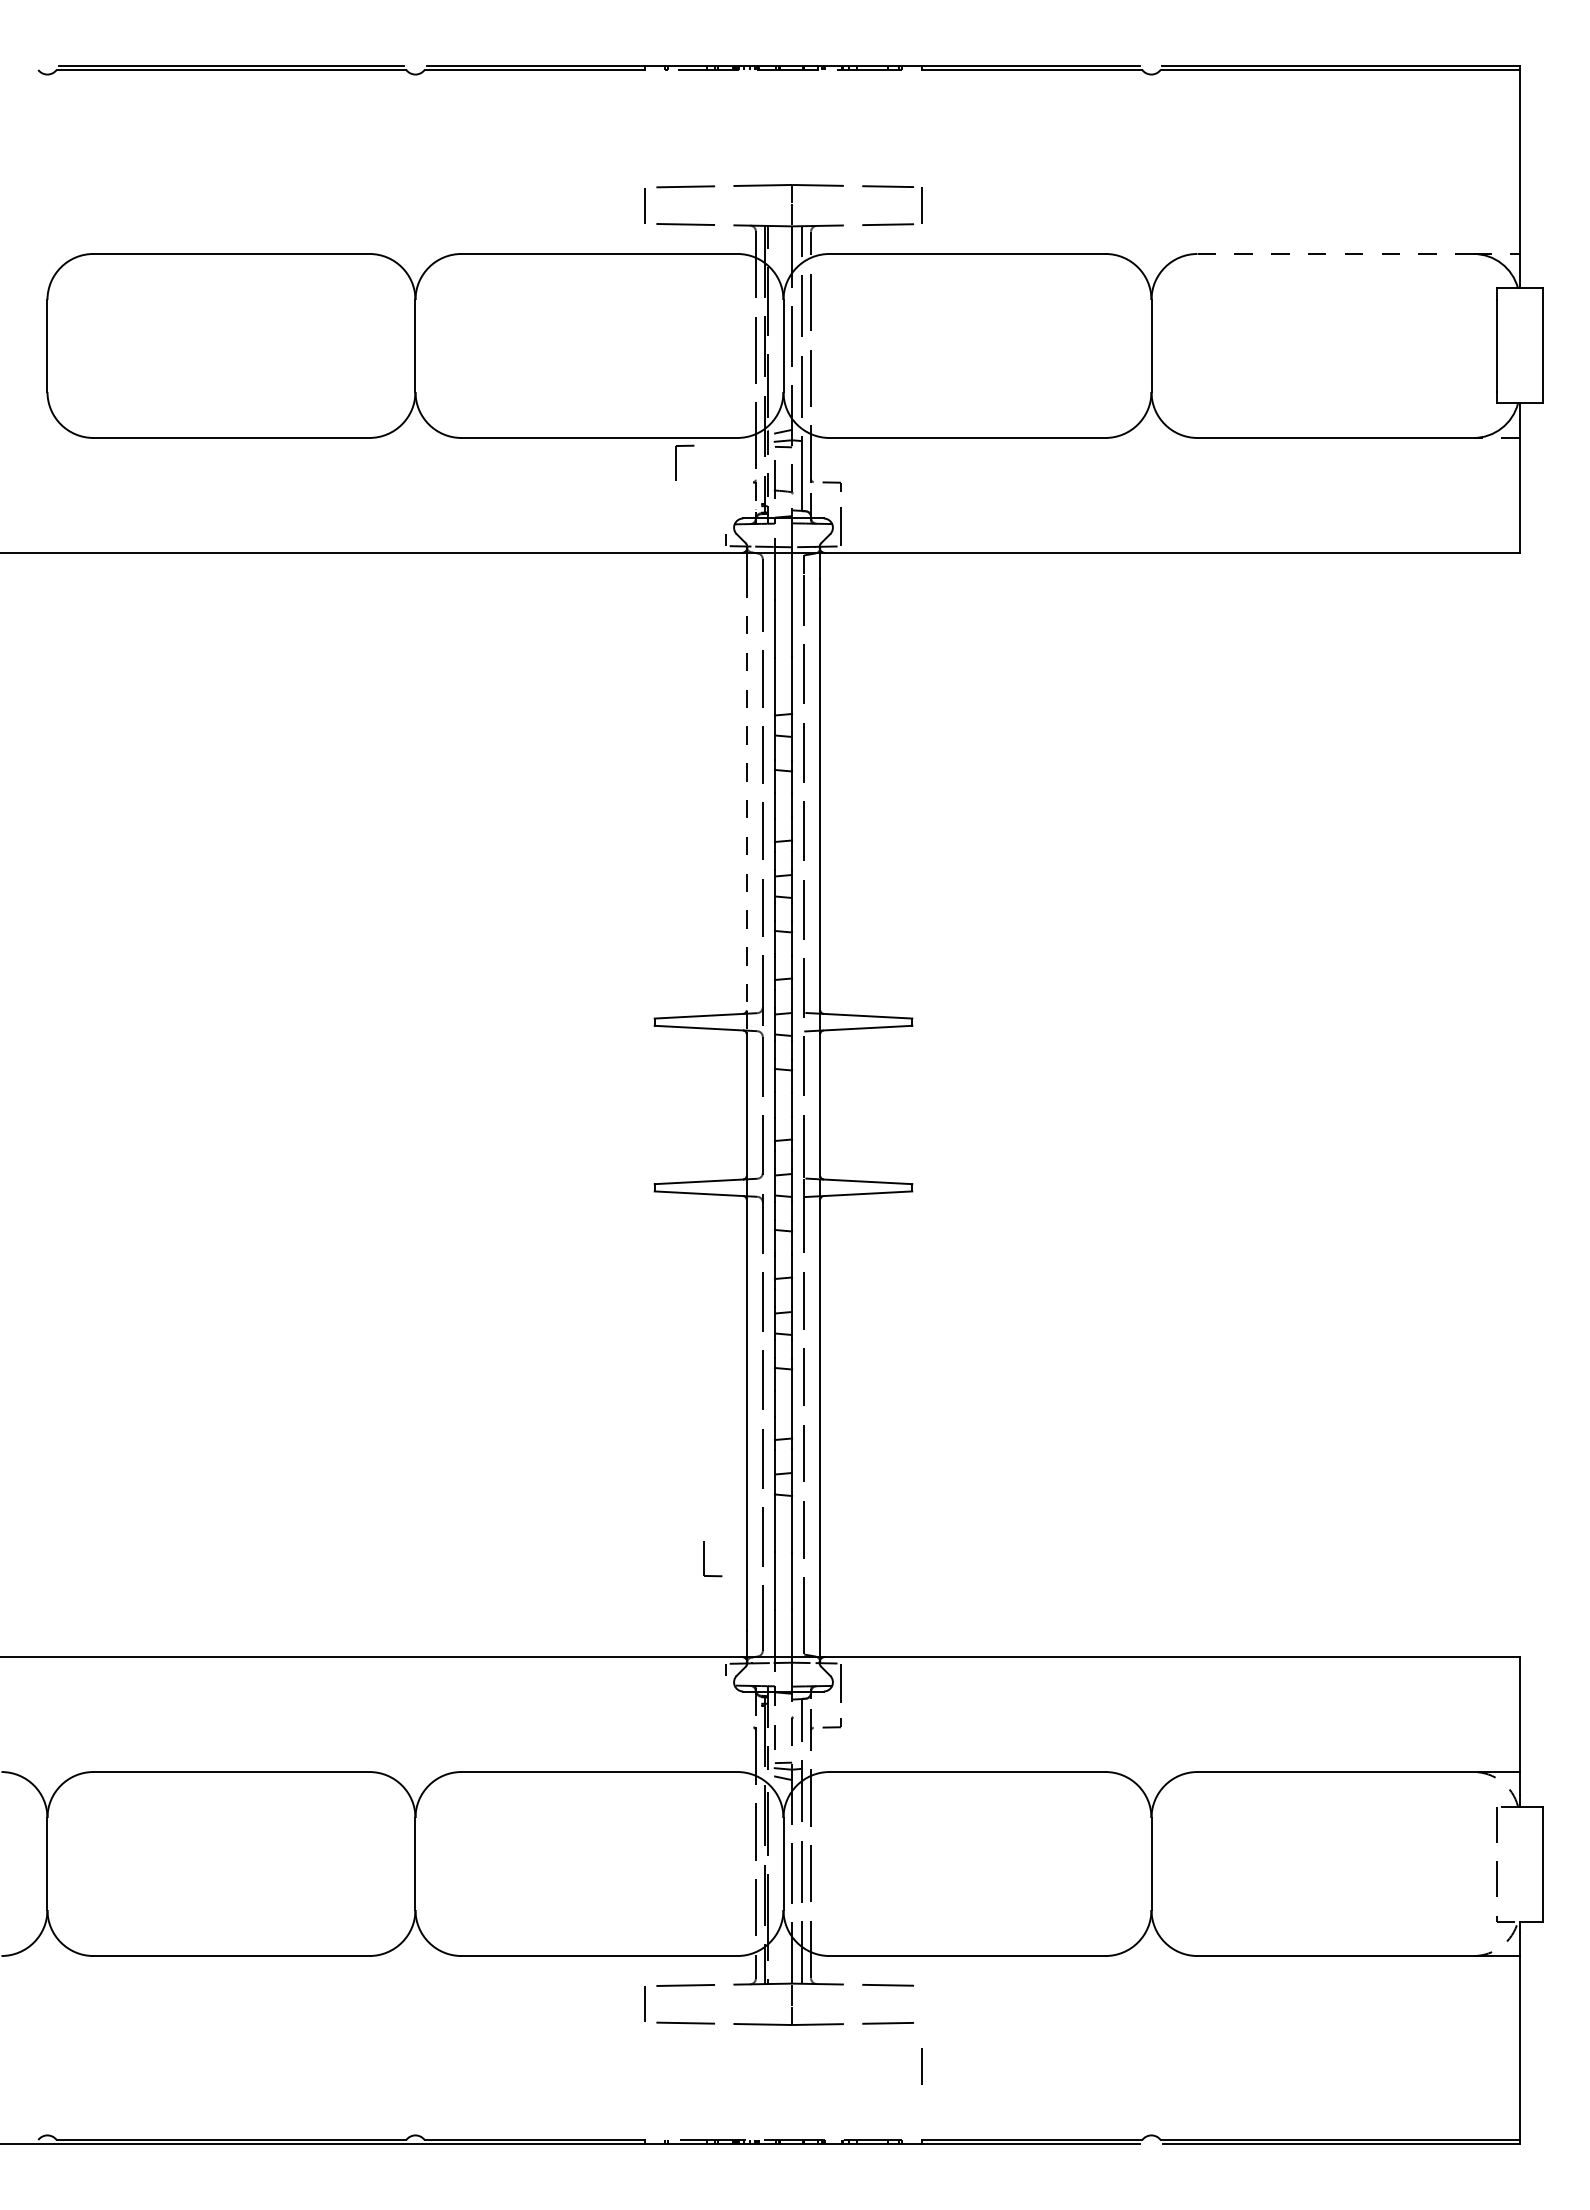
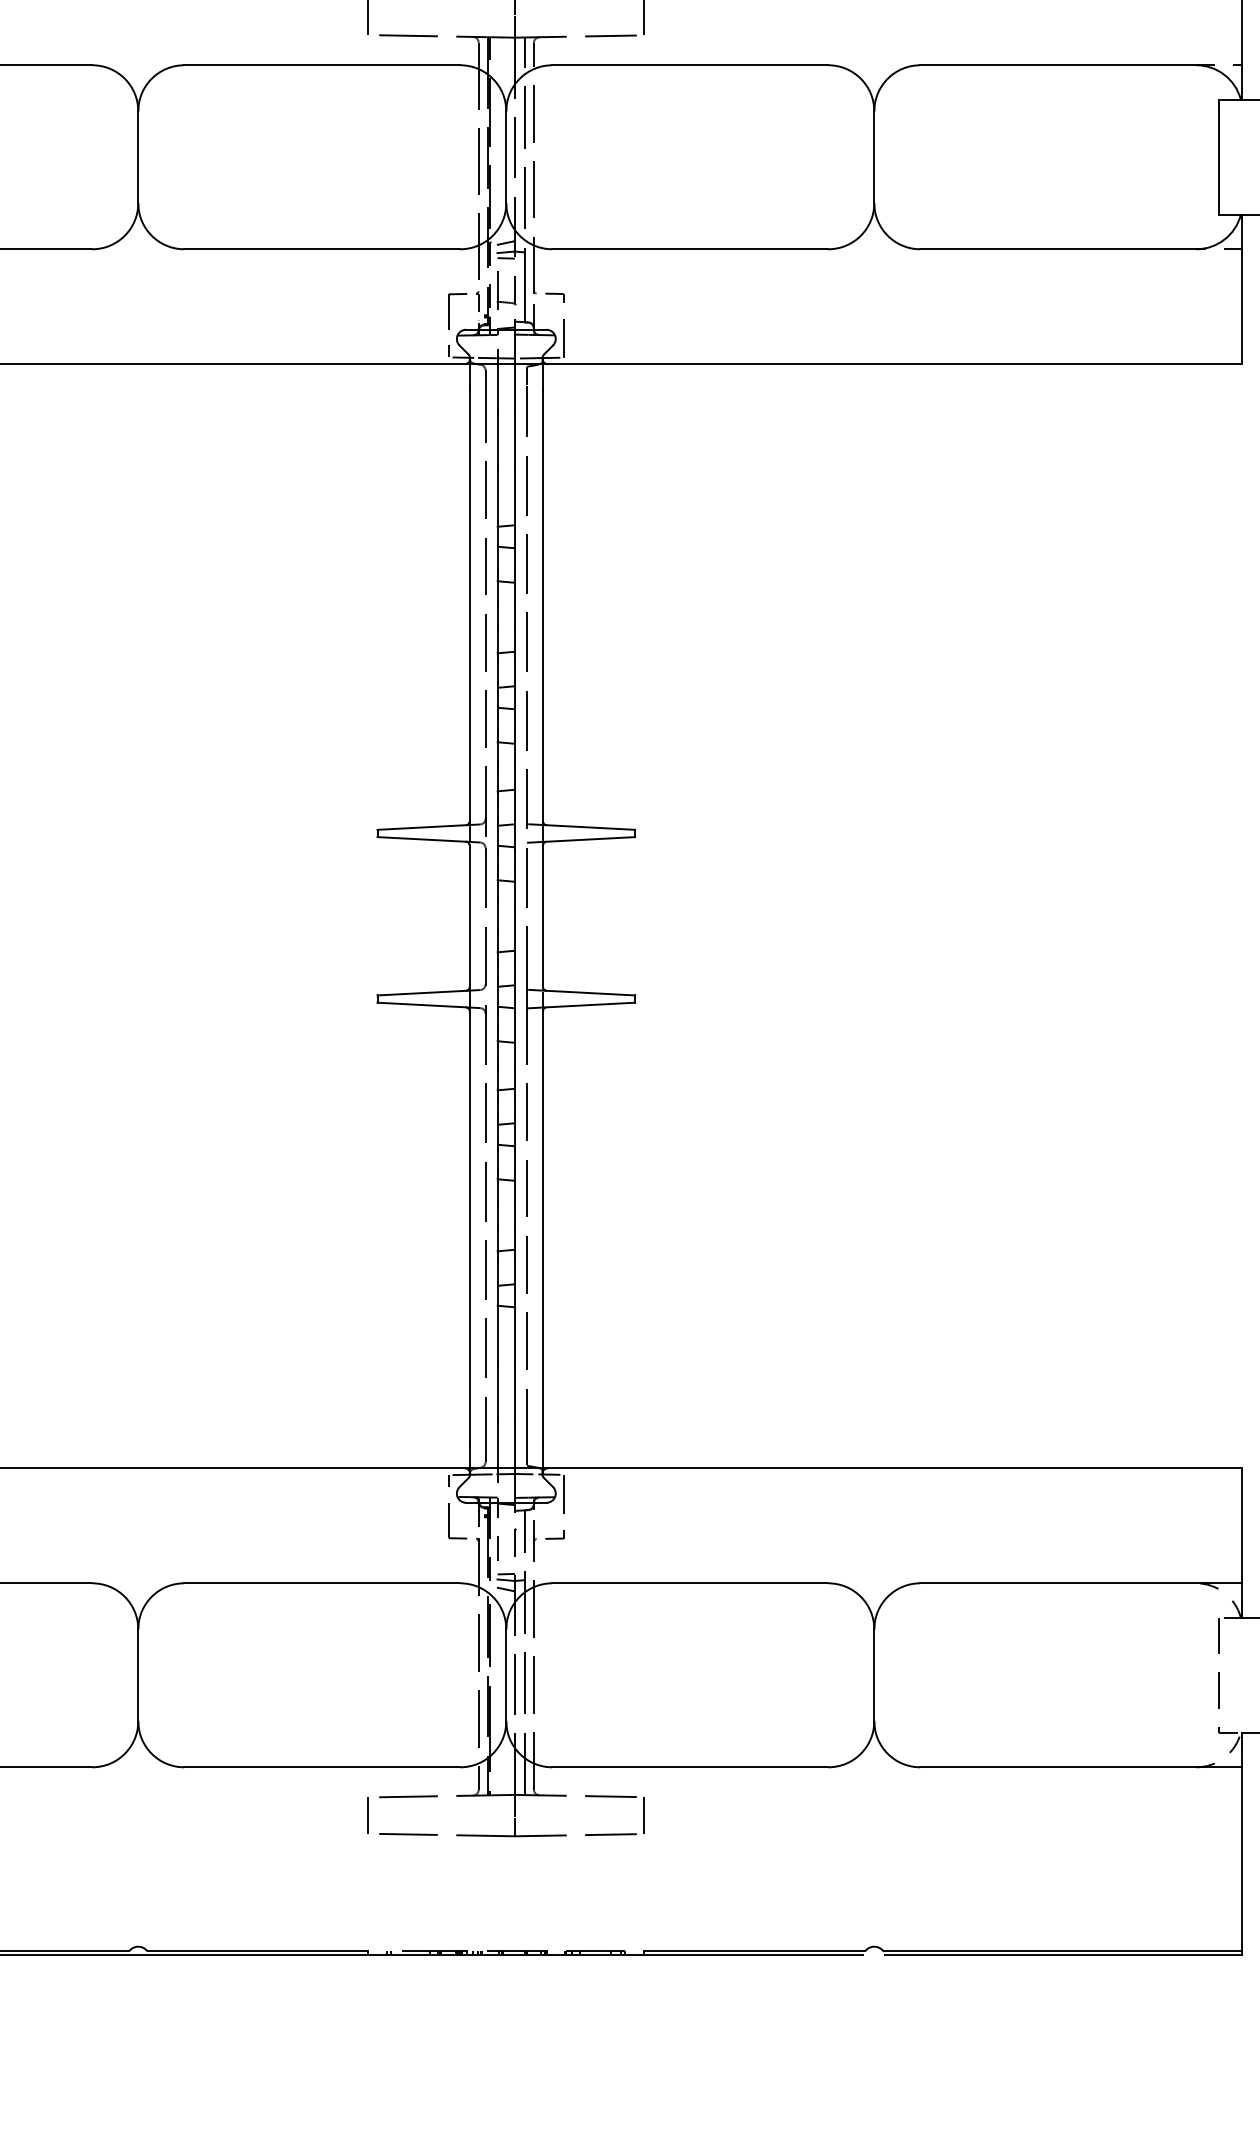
line: (1335, 253) -> (1058, 64), dashed -> solid
part: (676, 462) -> (449, 310), moved
line: (746, 795) -> (469, 606), dashed -> solid
part: (704, 1559) -> (449, 1521), moved
line: (921, 2066) -> (644, 1815), moved

